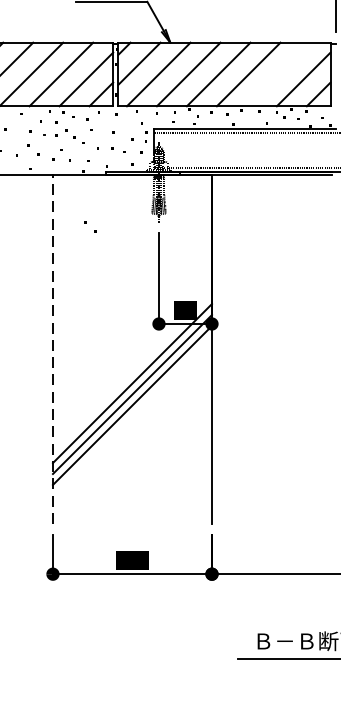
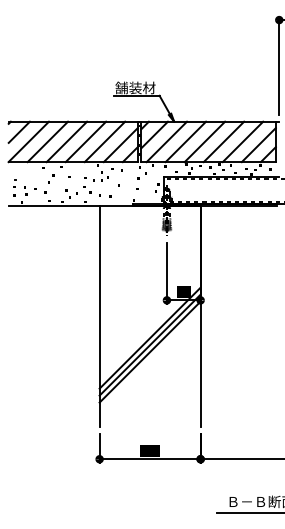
line: (277, 73) -> (242, 141), added
part: (90, 226) -> (123, 238), removed
line: (52, 349) -> (99, 316), dashed -> solid

